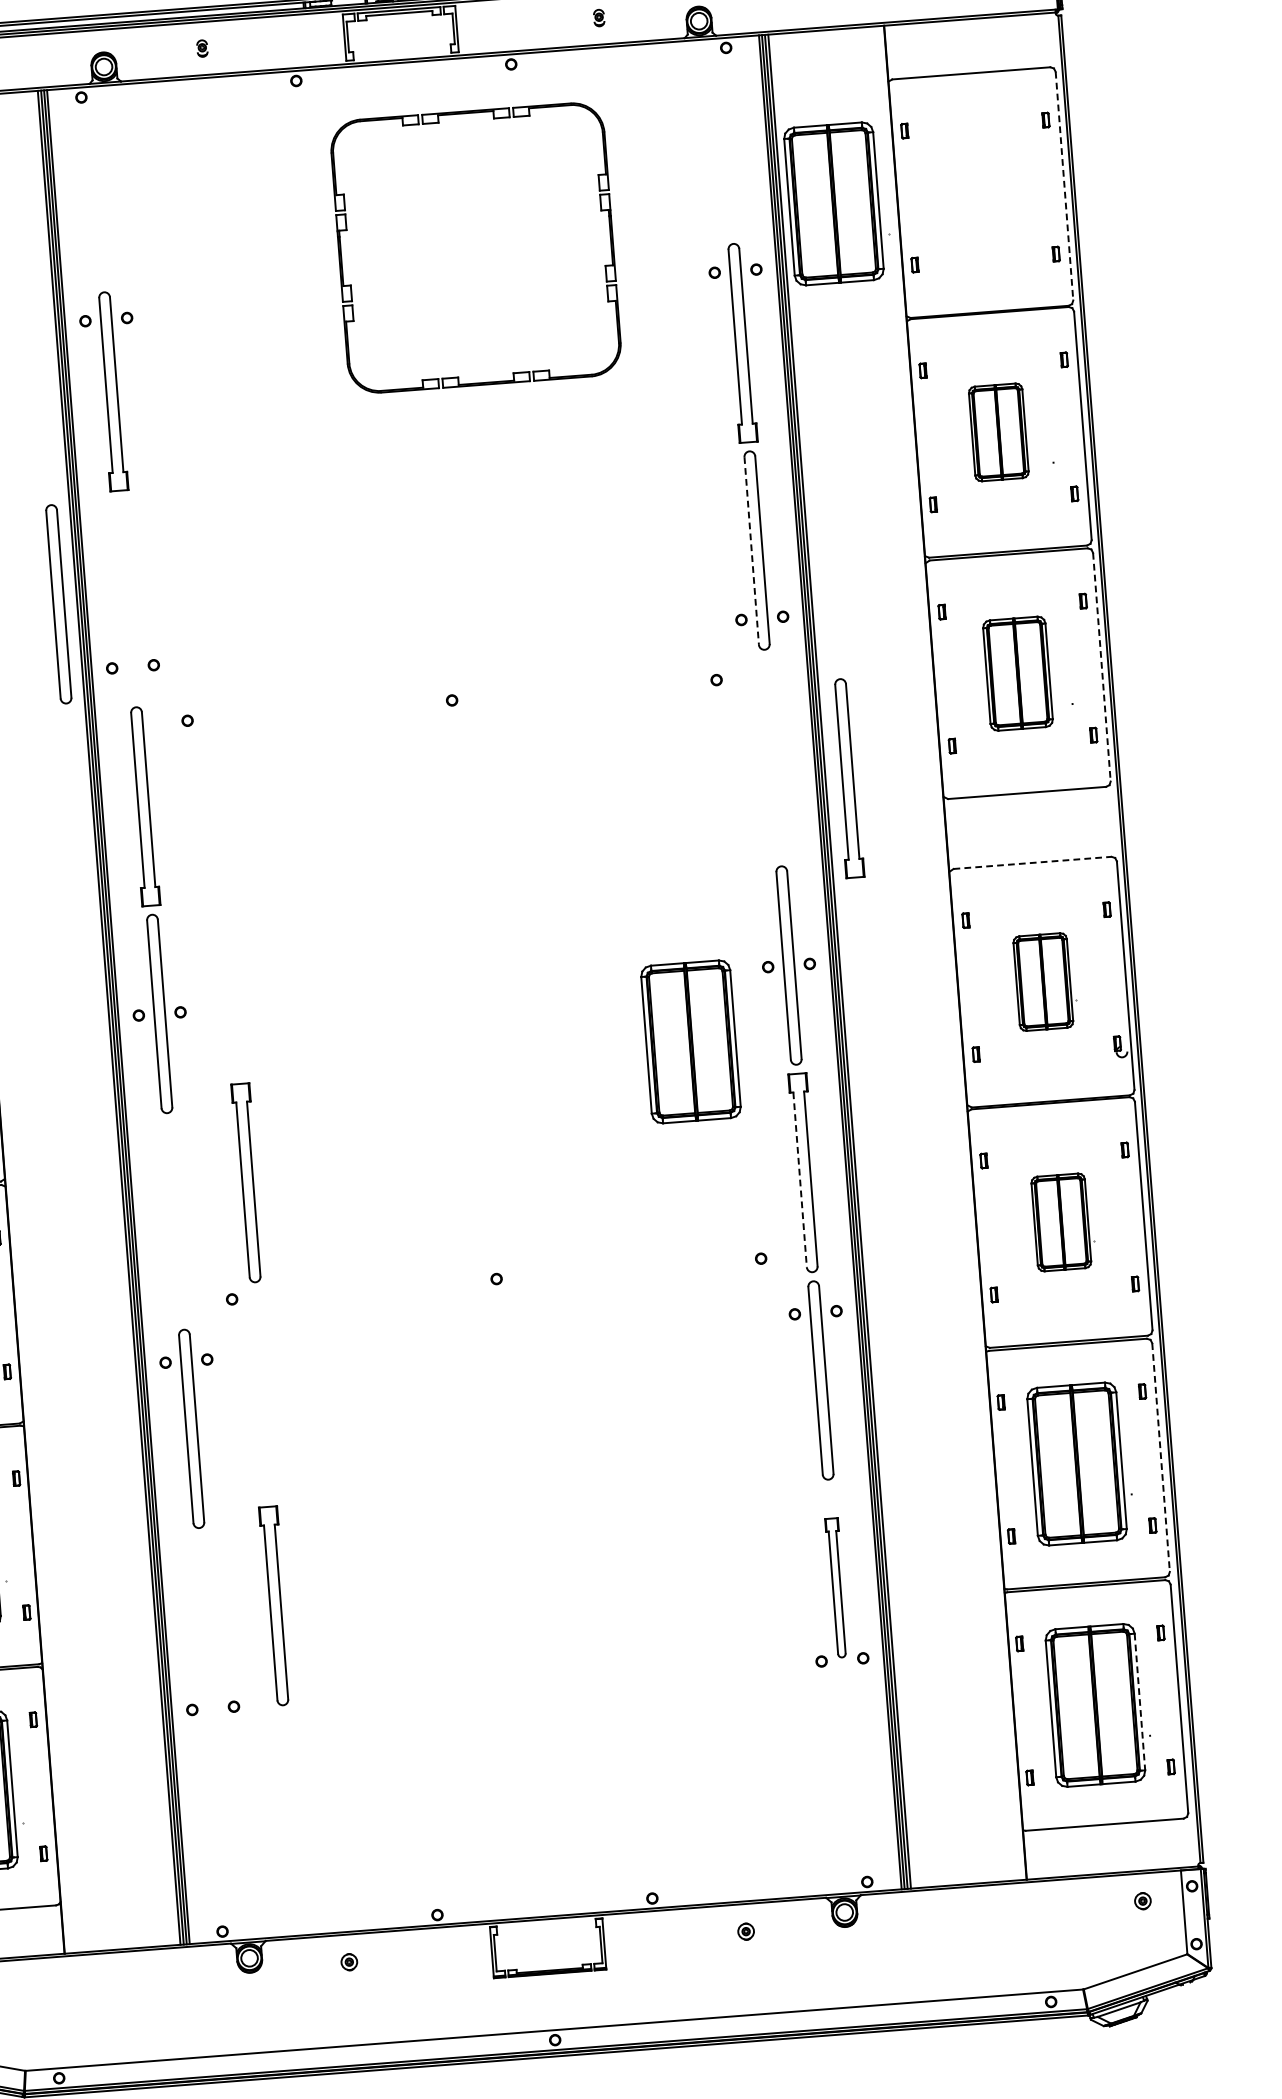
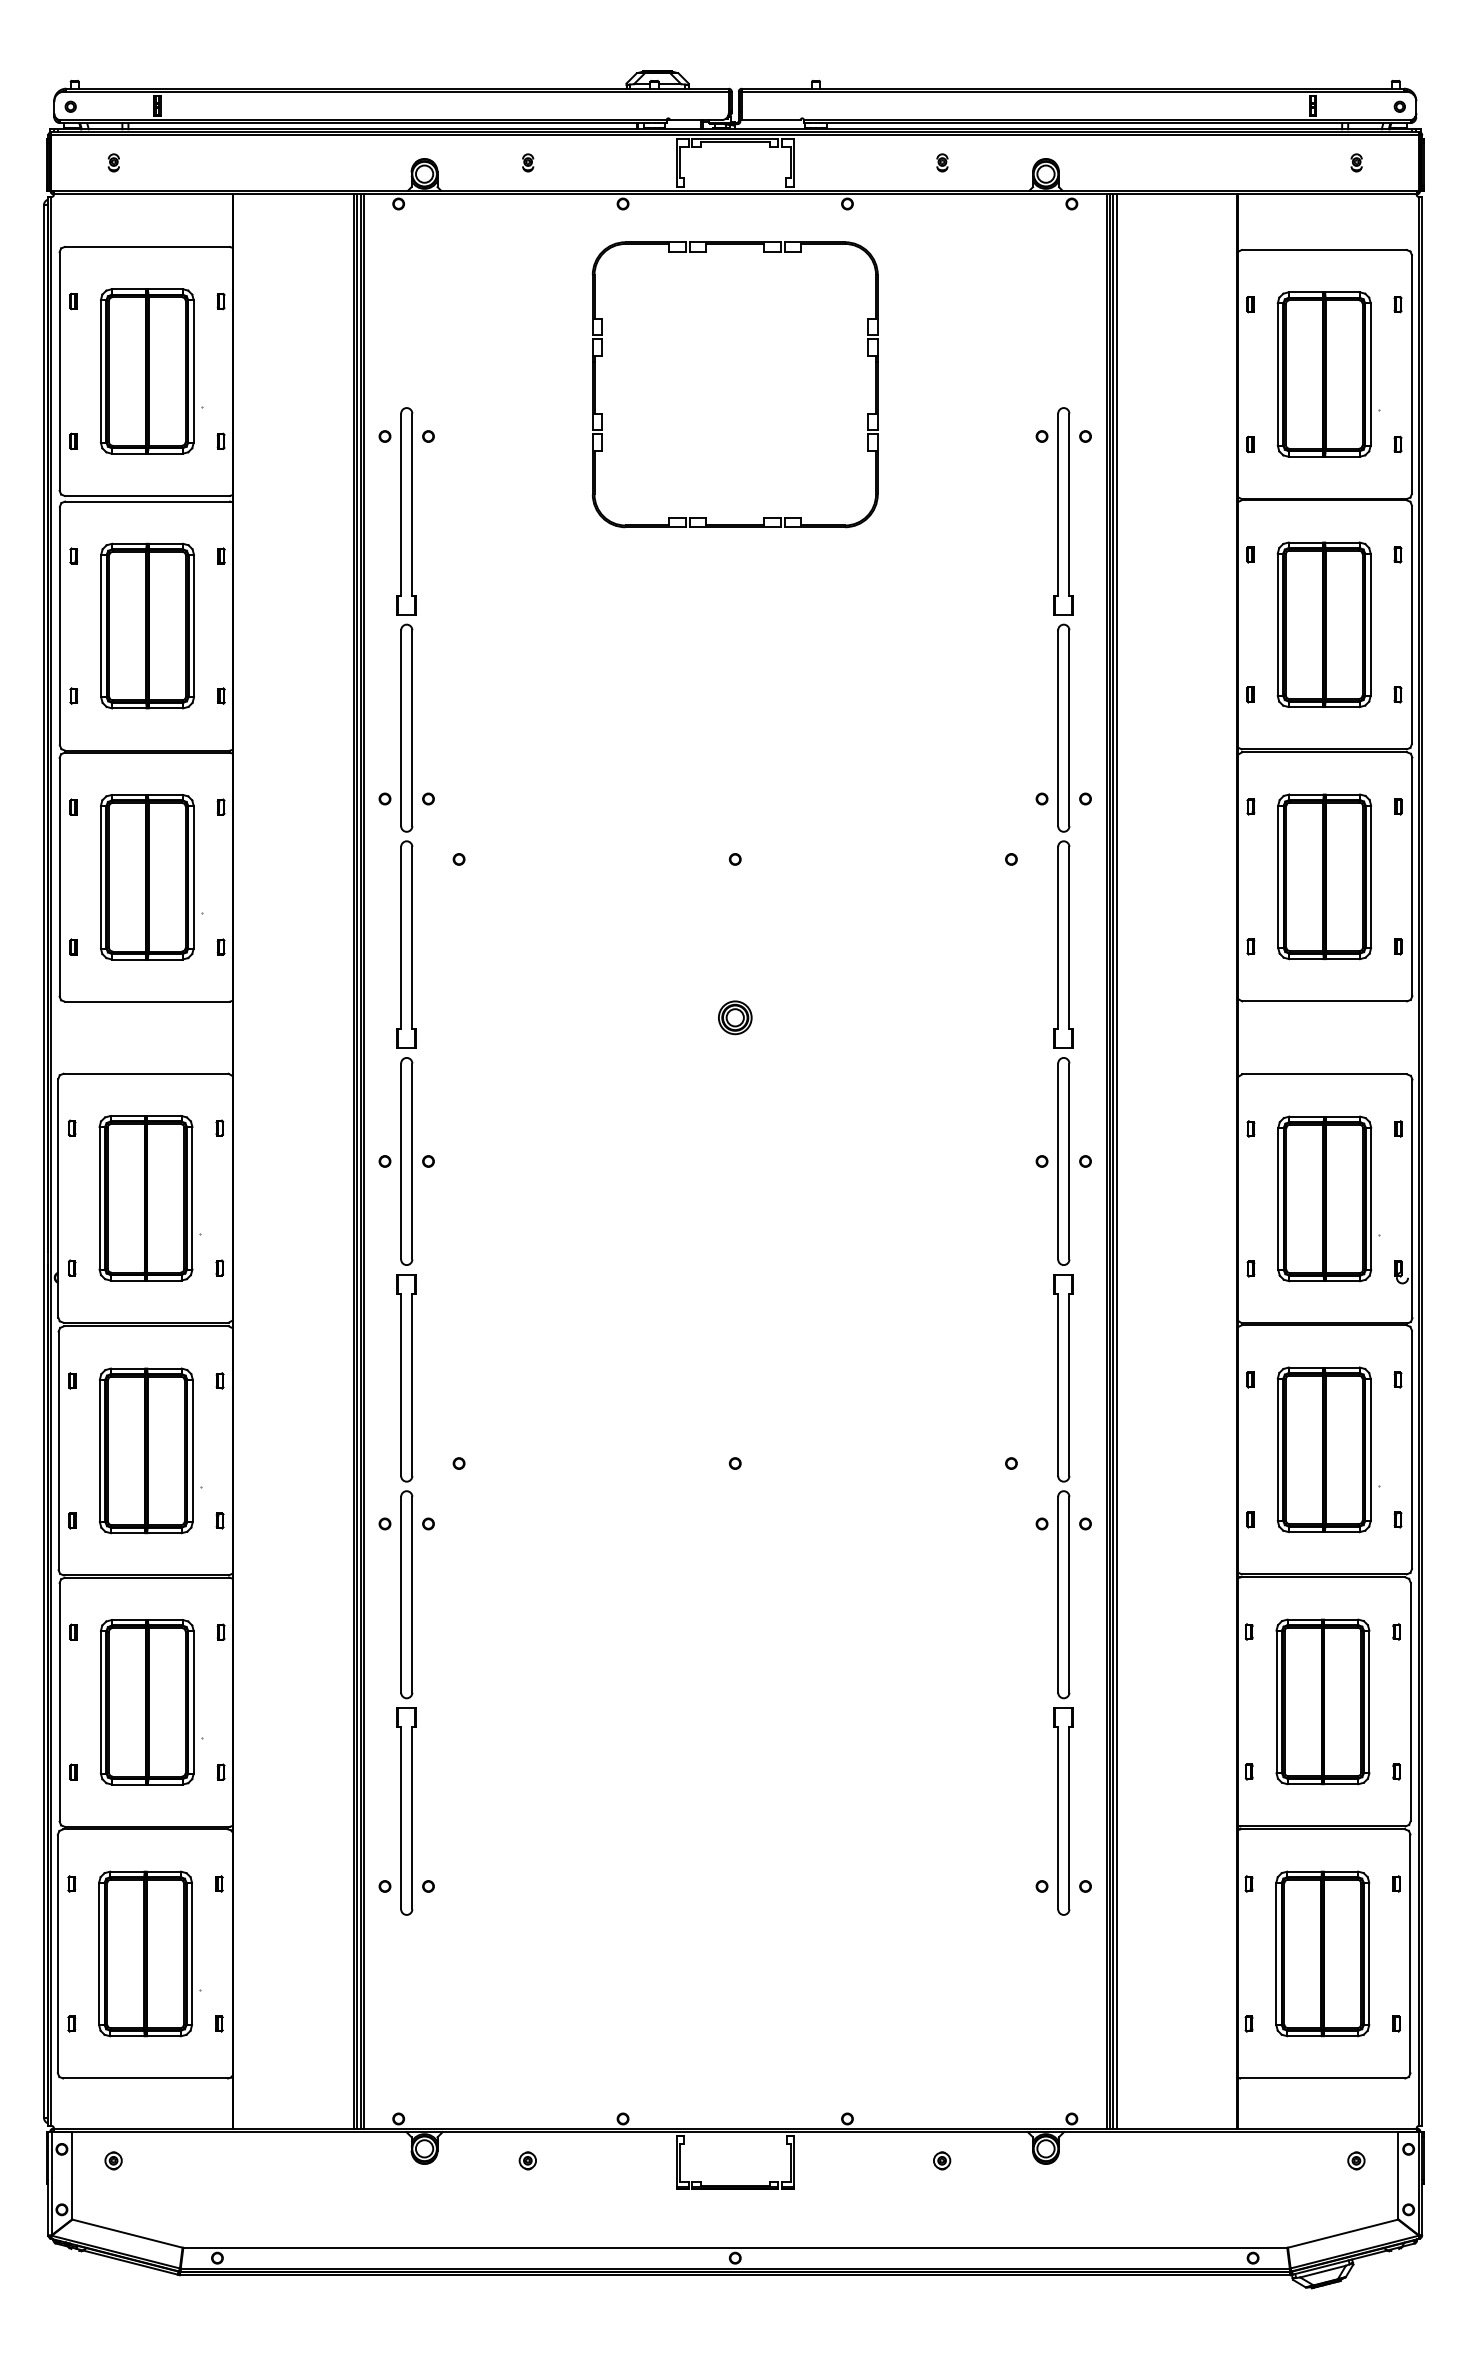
part: (438, 123) -> (706, 252), moved
line: (1064, 187) -> (1411, 375), dashed -> solid
part: (838, 203) -> (1328, 374), moved
part: (998, 432) -> (1323, 624), size x1.67
line: (752, 551) -> (1058, 728), dashed -> solid
part: (58, 603) -> (406, 727), moved
line: (1102, 667) -> (1412, 877), dashed -> solid
part: (1017, 673) -> (1324, 876), size x1.43
part: (847, 777) -> (1063, 944), moved
part: (463, 851) -> (735, 1017), added
line: (1032, 863) -> (1324, 1074), dashed -> solid
part: (1045, 981) -> (1328, 1198), size x1.67
part: (690, 1041) -> (955, 1232), removed
line: (800, 1180) -> (1058, 1385), dashed -> solid
part: (247, 1183) -> (406, 1378), moved
part: (1063, 1221) -> (1328, 1449), size x1.67
line: (1160, 1458) -> (1410, 1702), dashed -> solid
part: (836, 1588) -> (1063, 1811), size x1.43
part: (275, 1606) -> (406, 1811), moved
line: (1140, 1702) -> (1369, 1954), dashed -> solid

